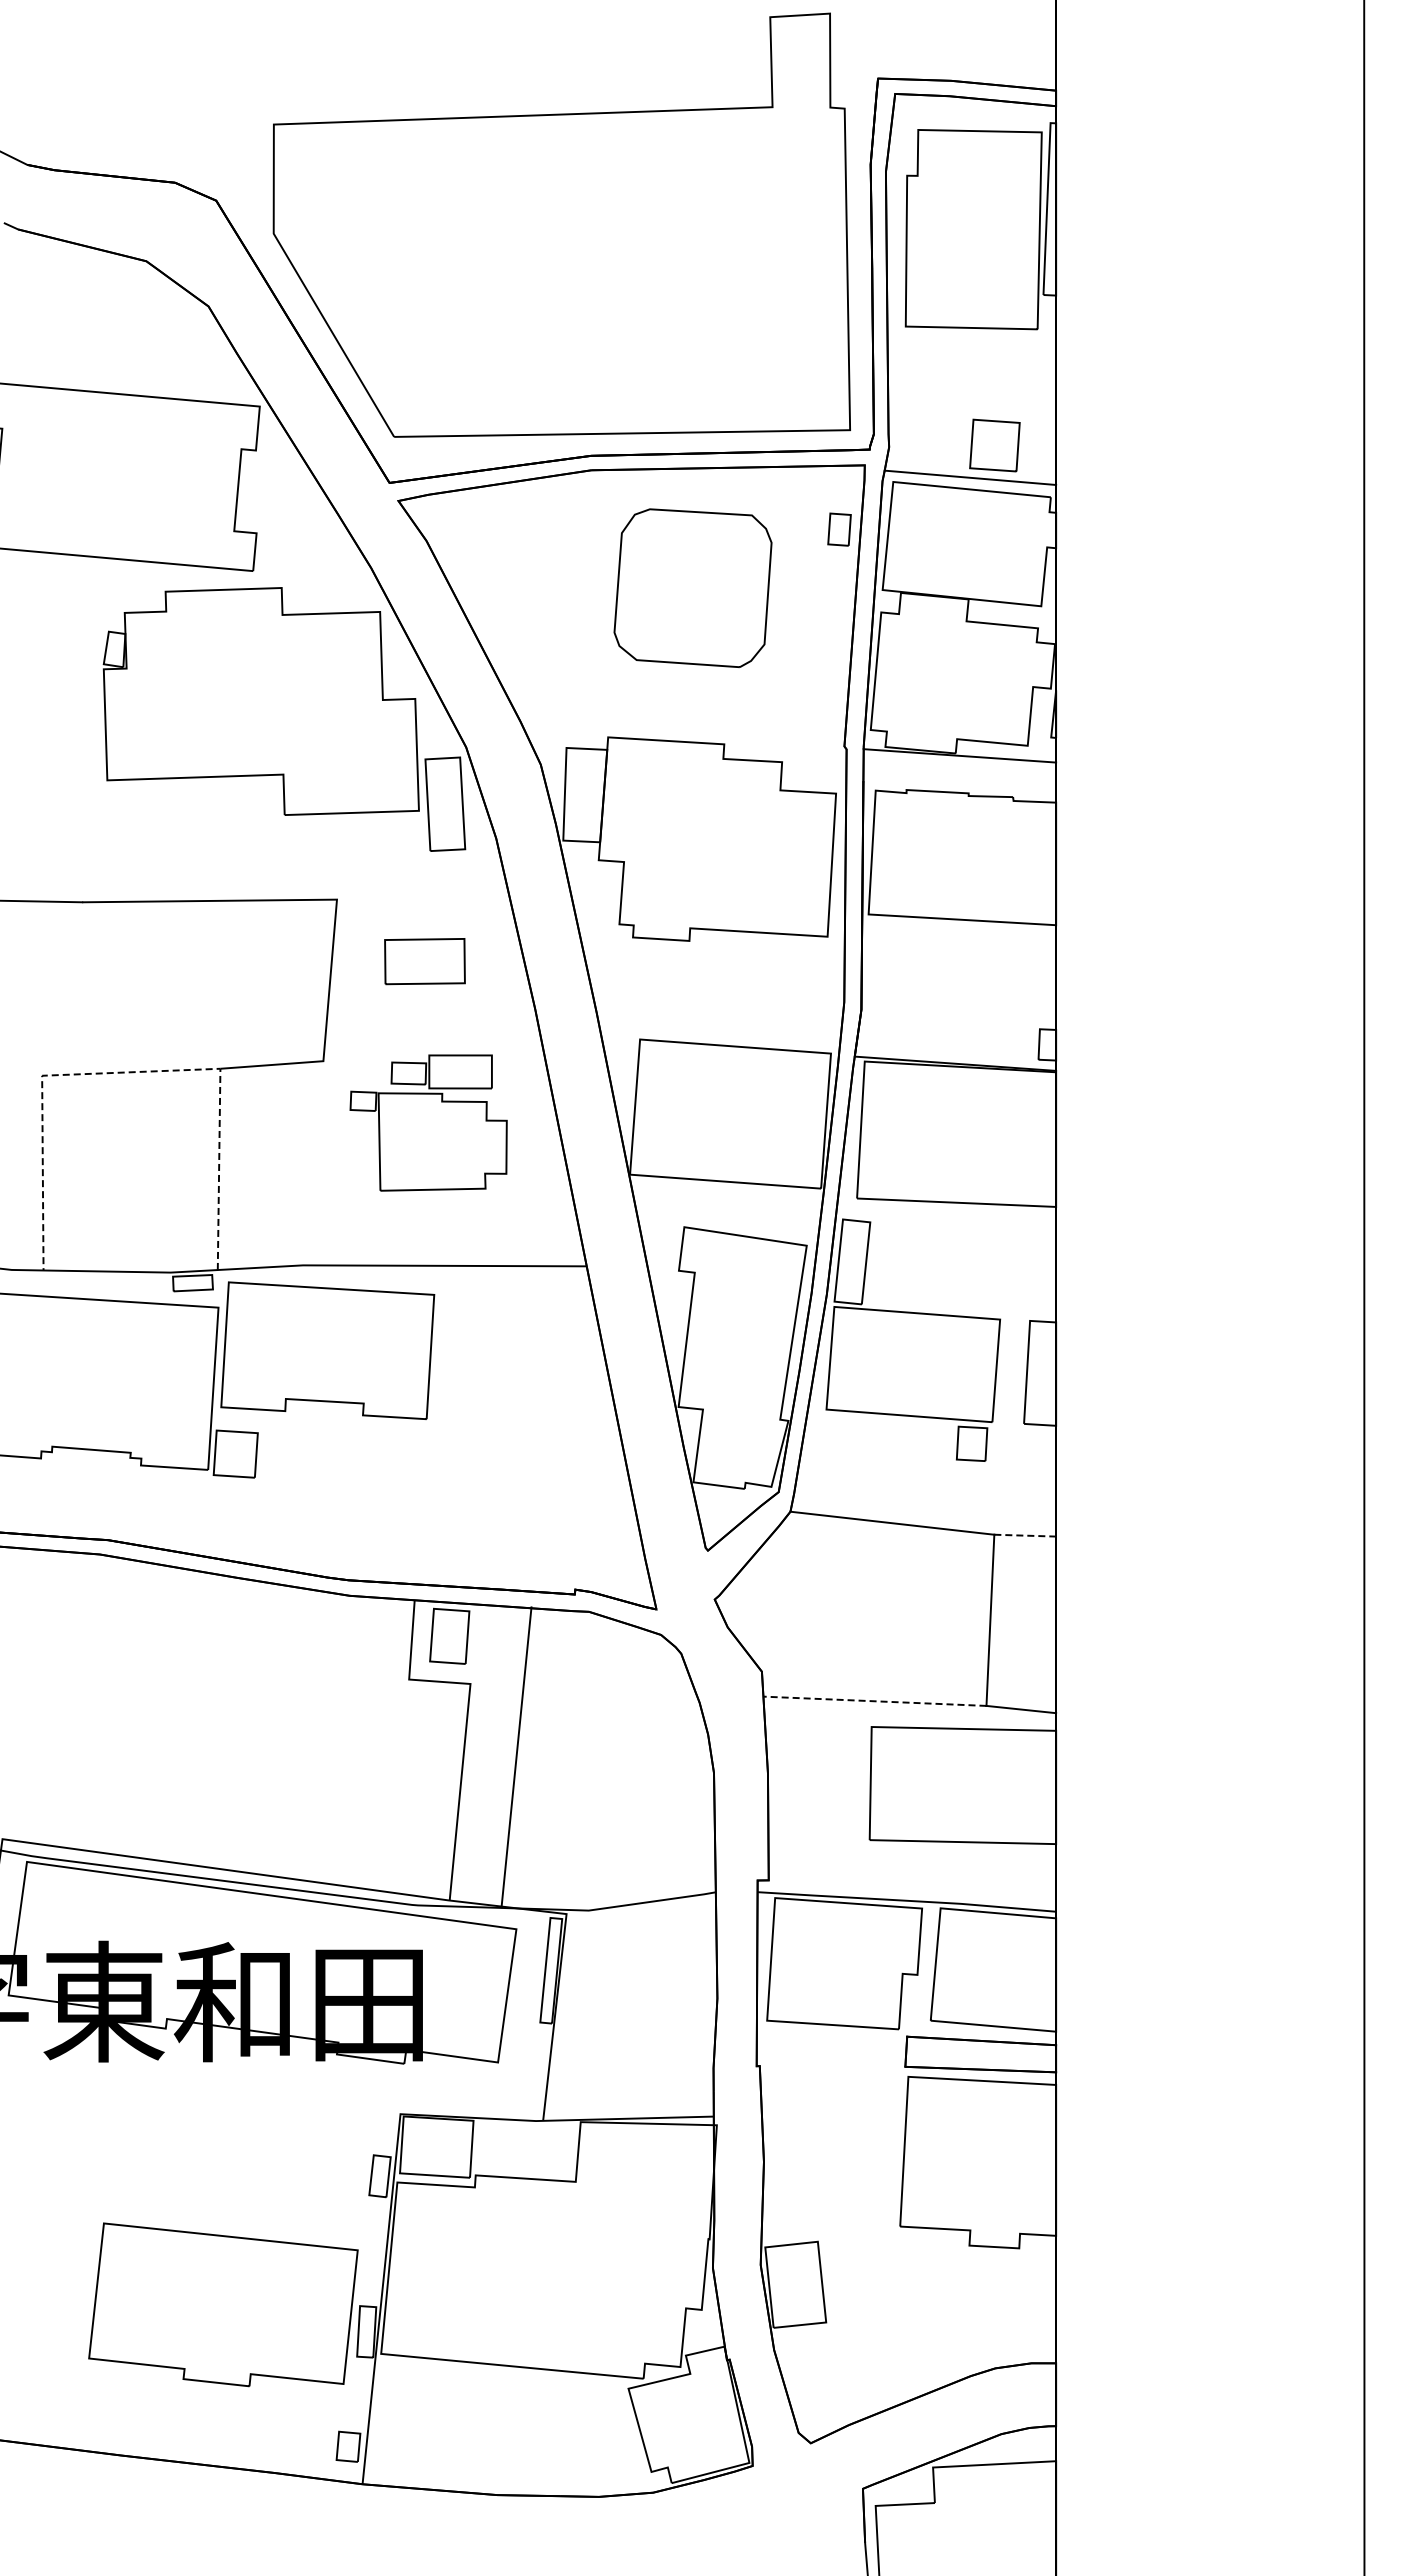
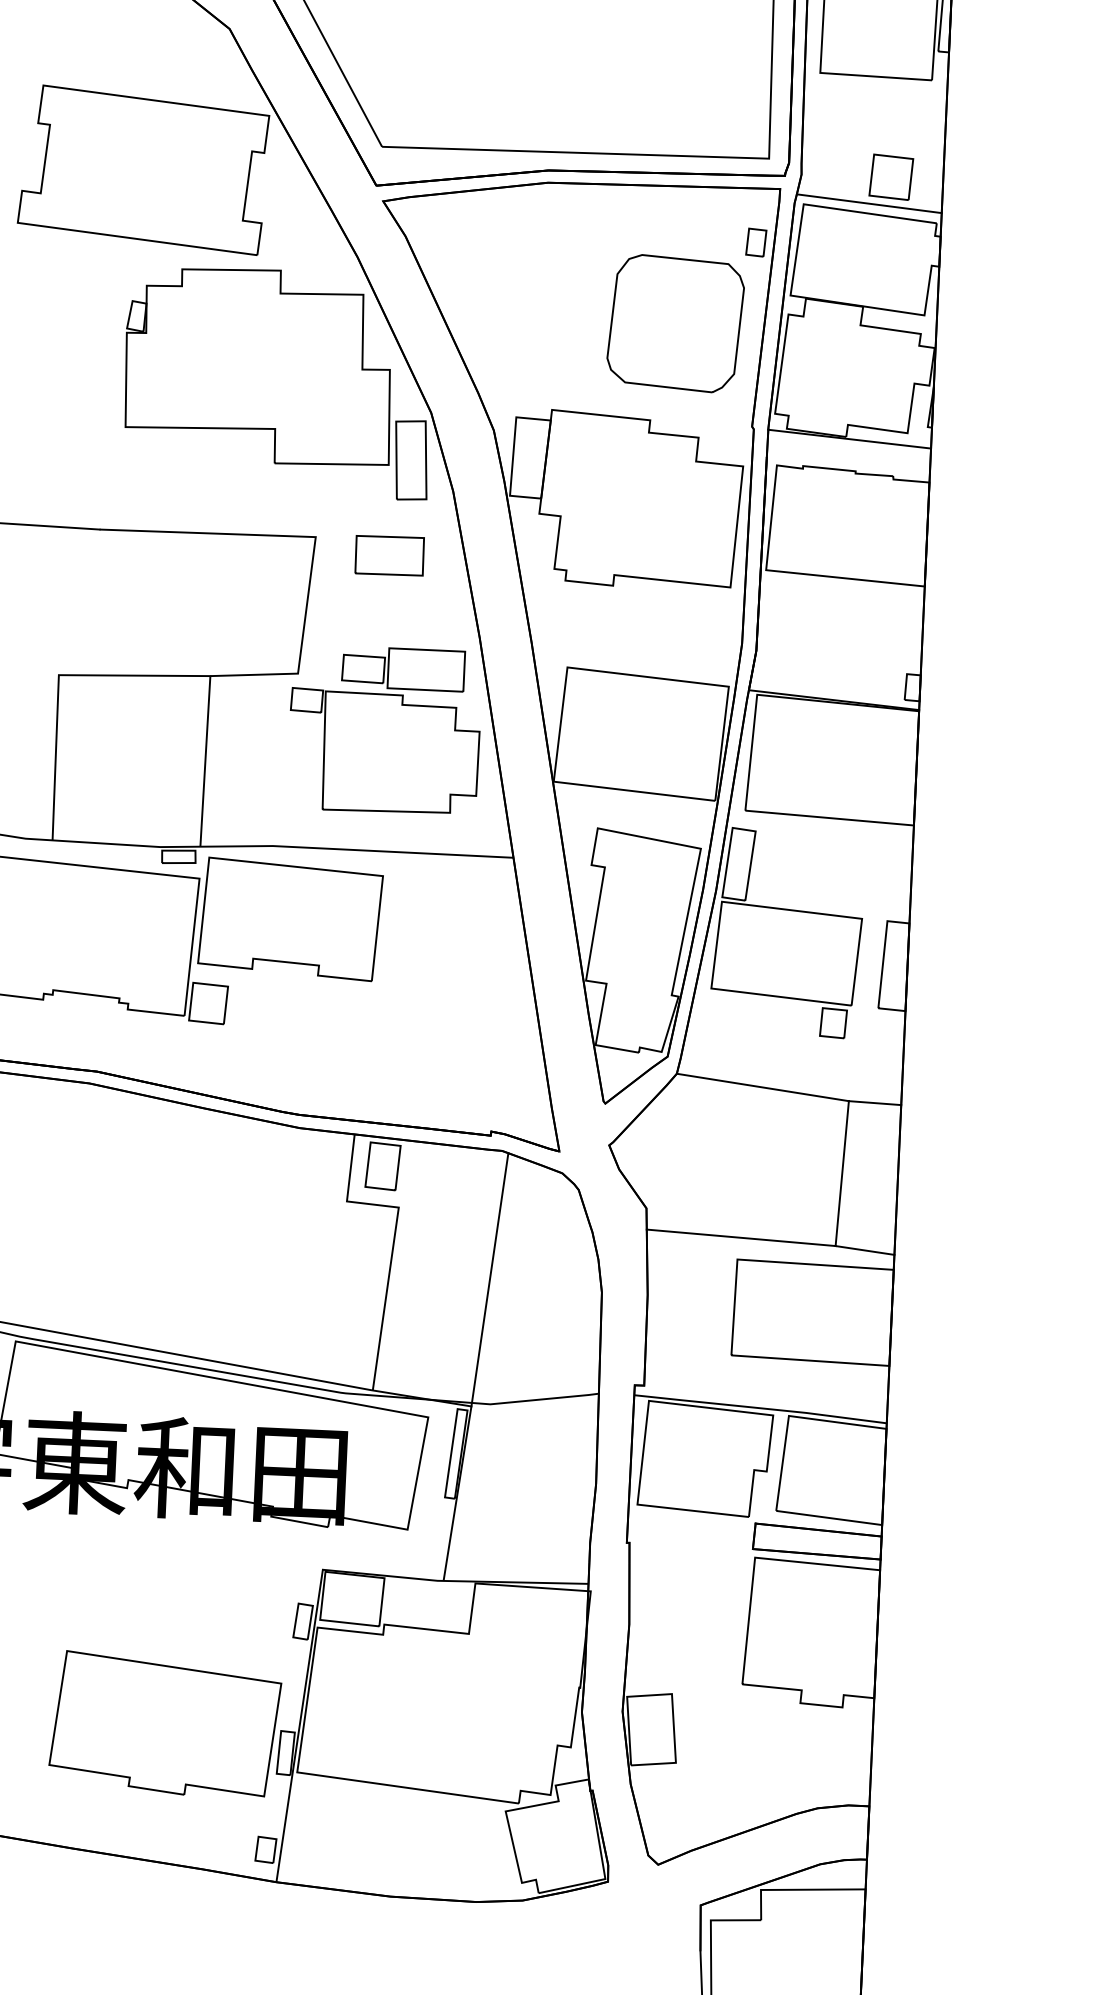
part: (692, 587) -> (675, 322), moved
part: (424, 961) -> (389, 555), moved
line: (134, 1072) -> (137, 675), dashed -> solid
part: (428, 1122) -> (384, 729), size x1.43
line: (1025, 1535) -> (875, 1102), dashed -> solid
line: (874, 1701) -> (740, 1237), dashed -> solid
line: (516, 1757) -> (489, 1280), moved

